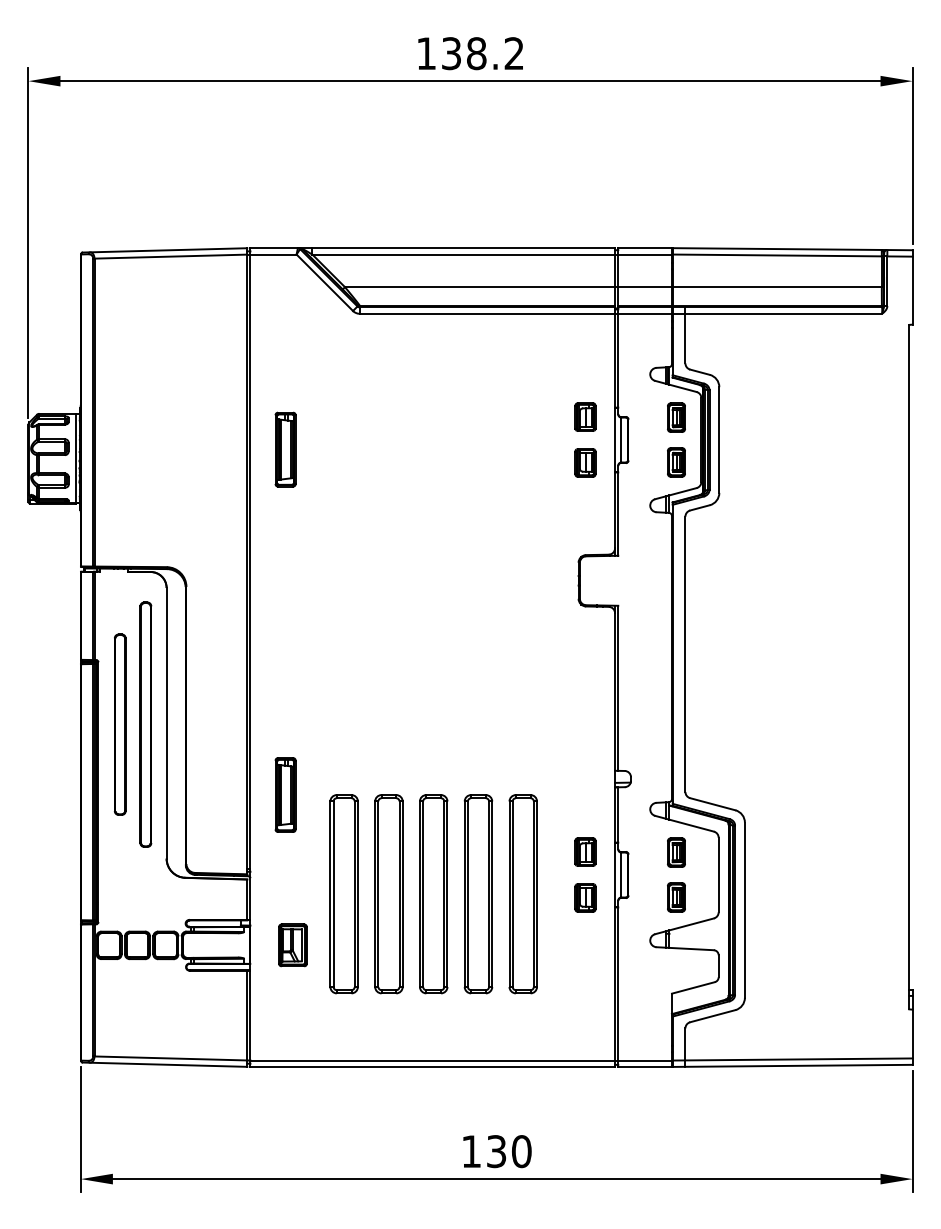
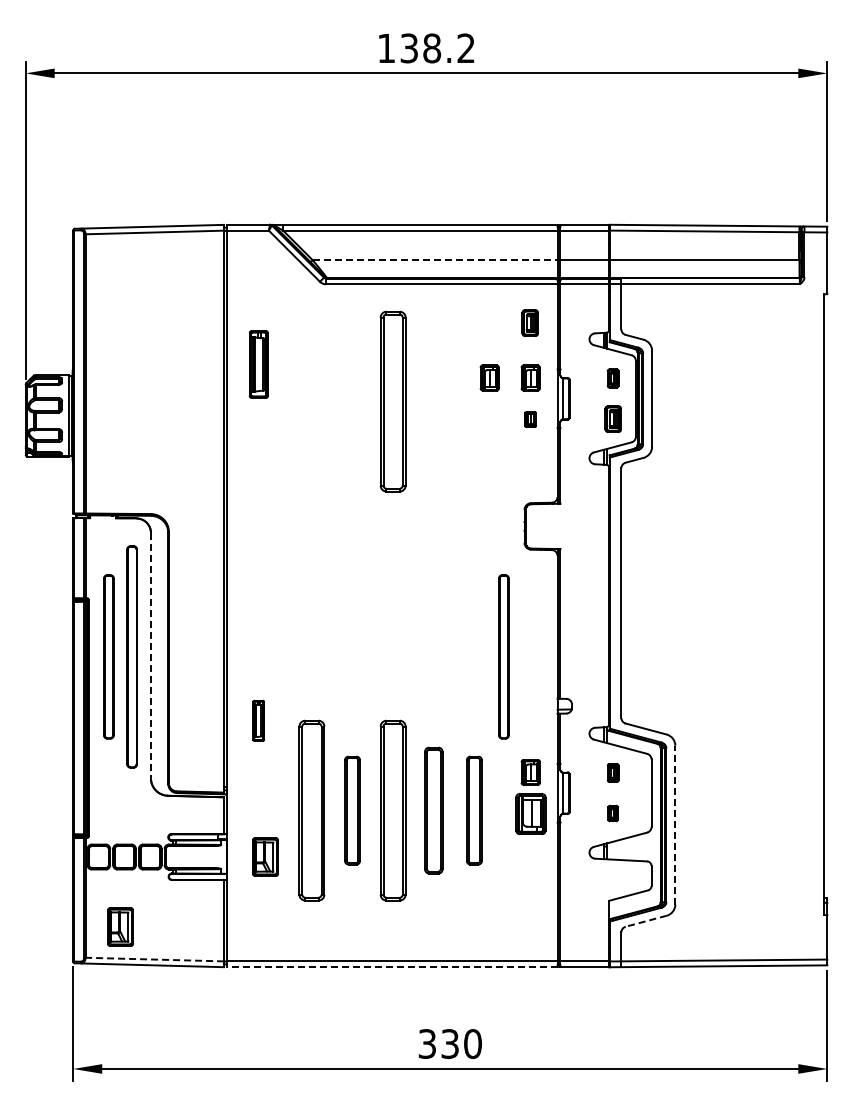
line: (480, 287) -> (435, 260), solid -> dashed
part: (584, 355) -> (529, 322), added
part: (539, 416) -> (489, 377), added
part: (675, 417) -> (612, 378), size x0.7
part: (433, 443) -> (392, 401), added
part: (285, 449) -> (258, 364), moved
part: (585, 462) -> (530, 419), size x0.6
line: (166, 723) -> (150, 655), solid -> dashed
part: (555, 724) -> (503, 656), added
part: (285, 794) -> (258, 720), size x0.6
part: (675, 852) -> (612, 772), size x0.7
part: (388, 894) -> (352, 810), size x0.6
part: (478, 894) -> (433, 810), size x0.7
part: (523, 894) -> (474, 810), size x0.6
part: (585, 897) -> (530, 813), size x1.6
part: (675, 897) -> (612, 813), size x0.6
line: (745, 909) -> (675, 824), solid -> dashed
line: (712, 1016) -> (645, 921), solid -> dashed
part: (133, 1021) -> (120, 926), added
line: (170, 1058) -> (154, 959), solid -> dashed
line: (431, 1067) -> (391, 967), solid -> dashed
text: (470, 1151) -> (426, 1043), 130 -> 330

